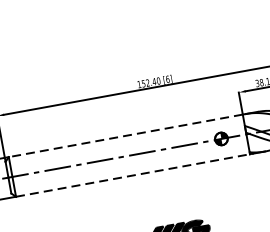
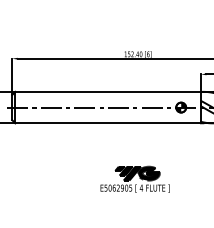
line: (126, 135) -> (108, 91), dashed -> solid
line: (133, 175) -> (108, 123), dashed -> solid

